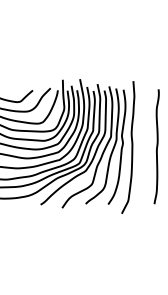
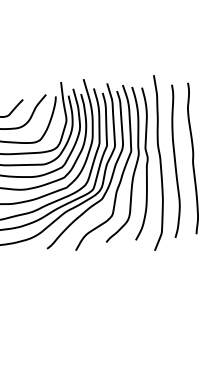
curve: (142, 147) -> (173, 161), added

